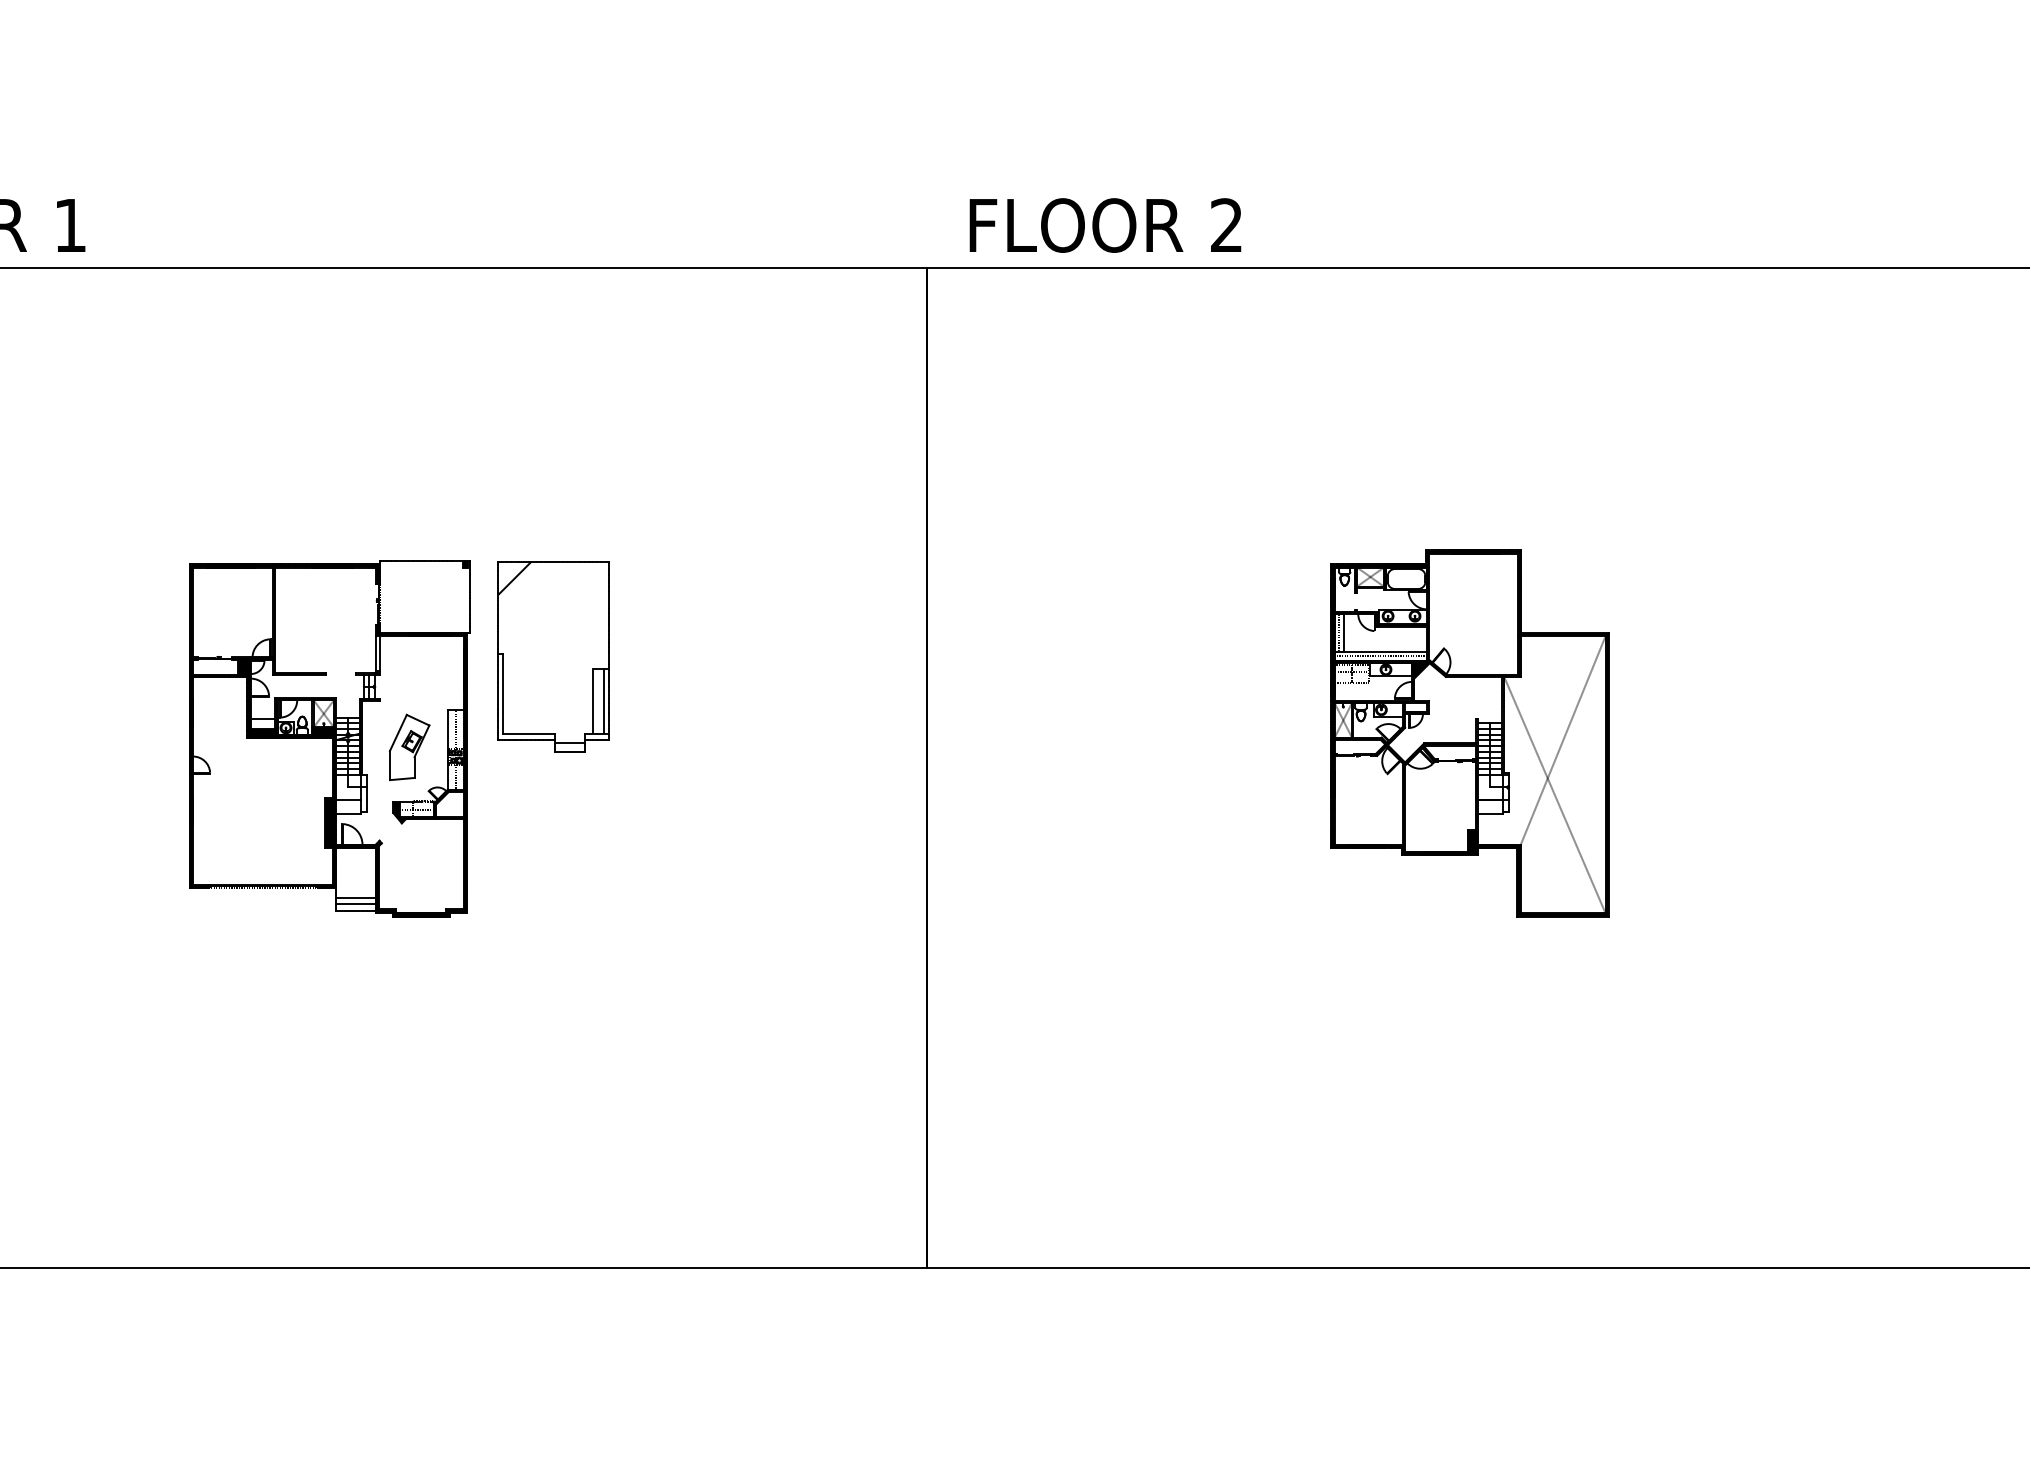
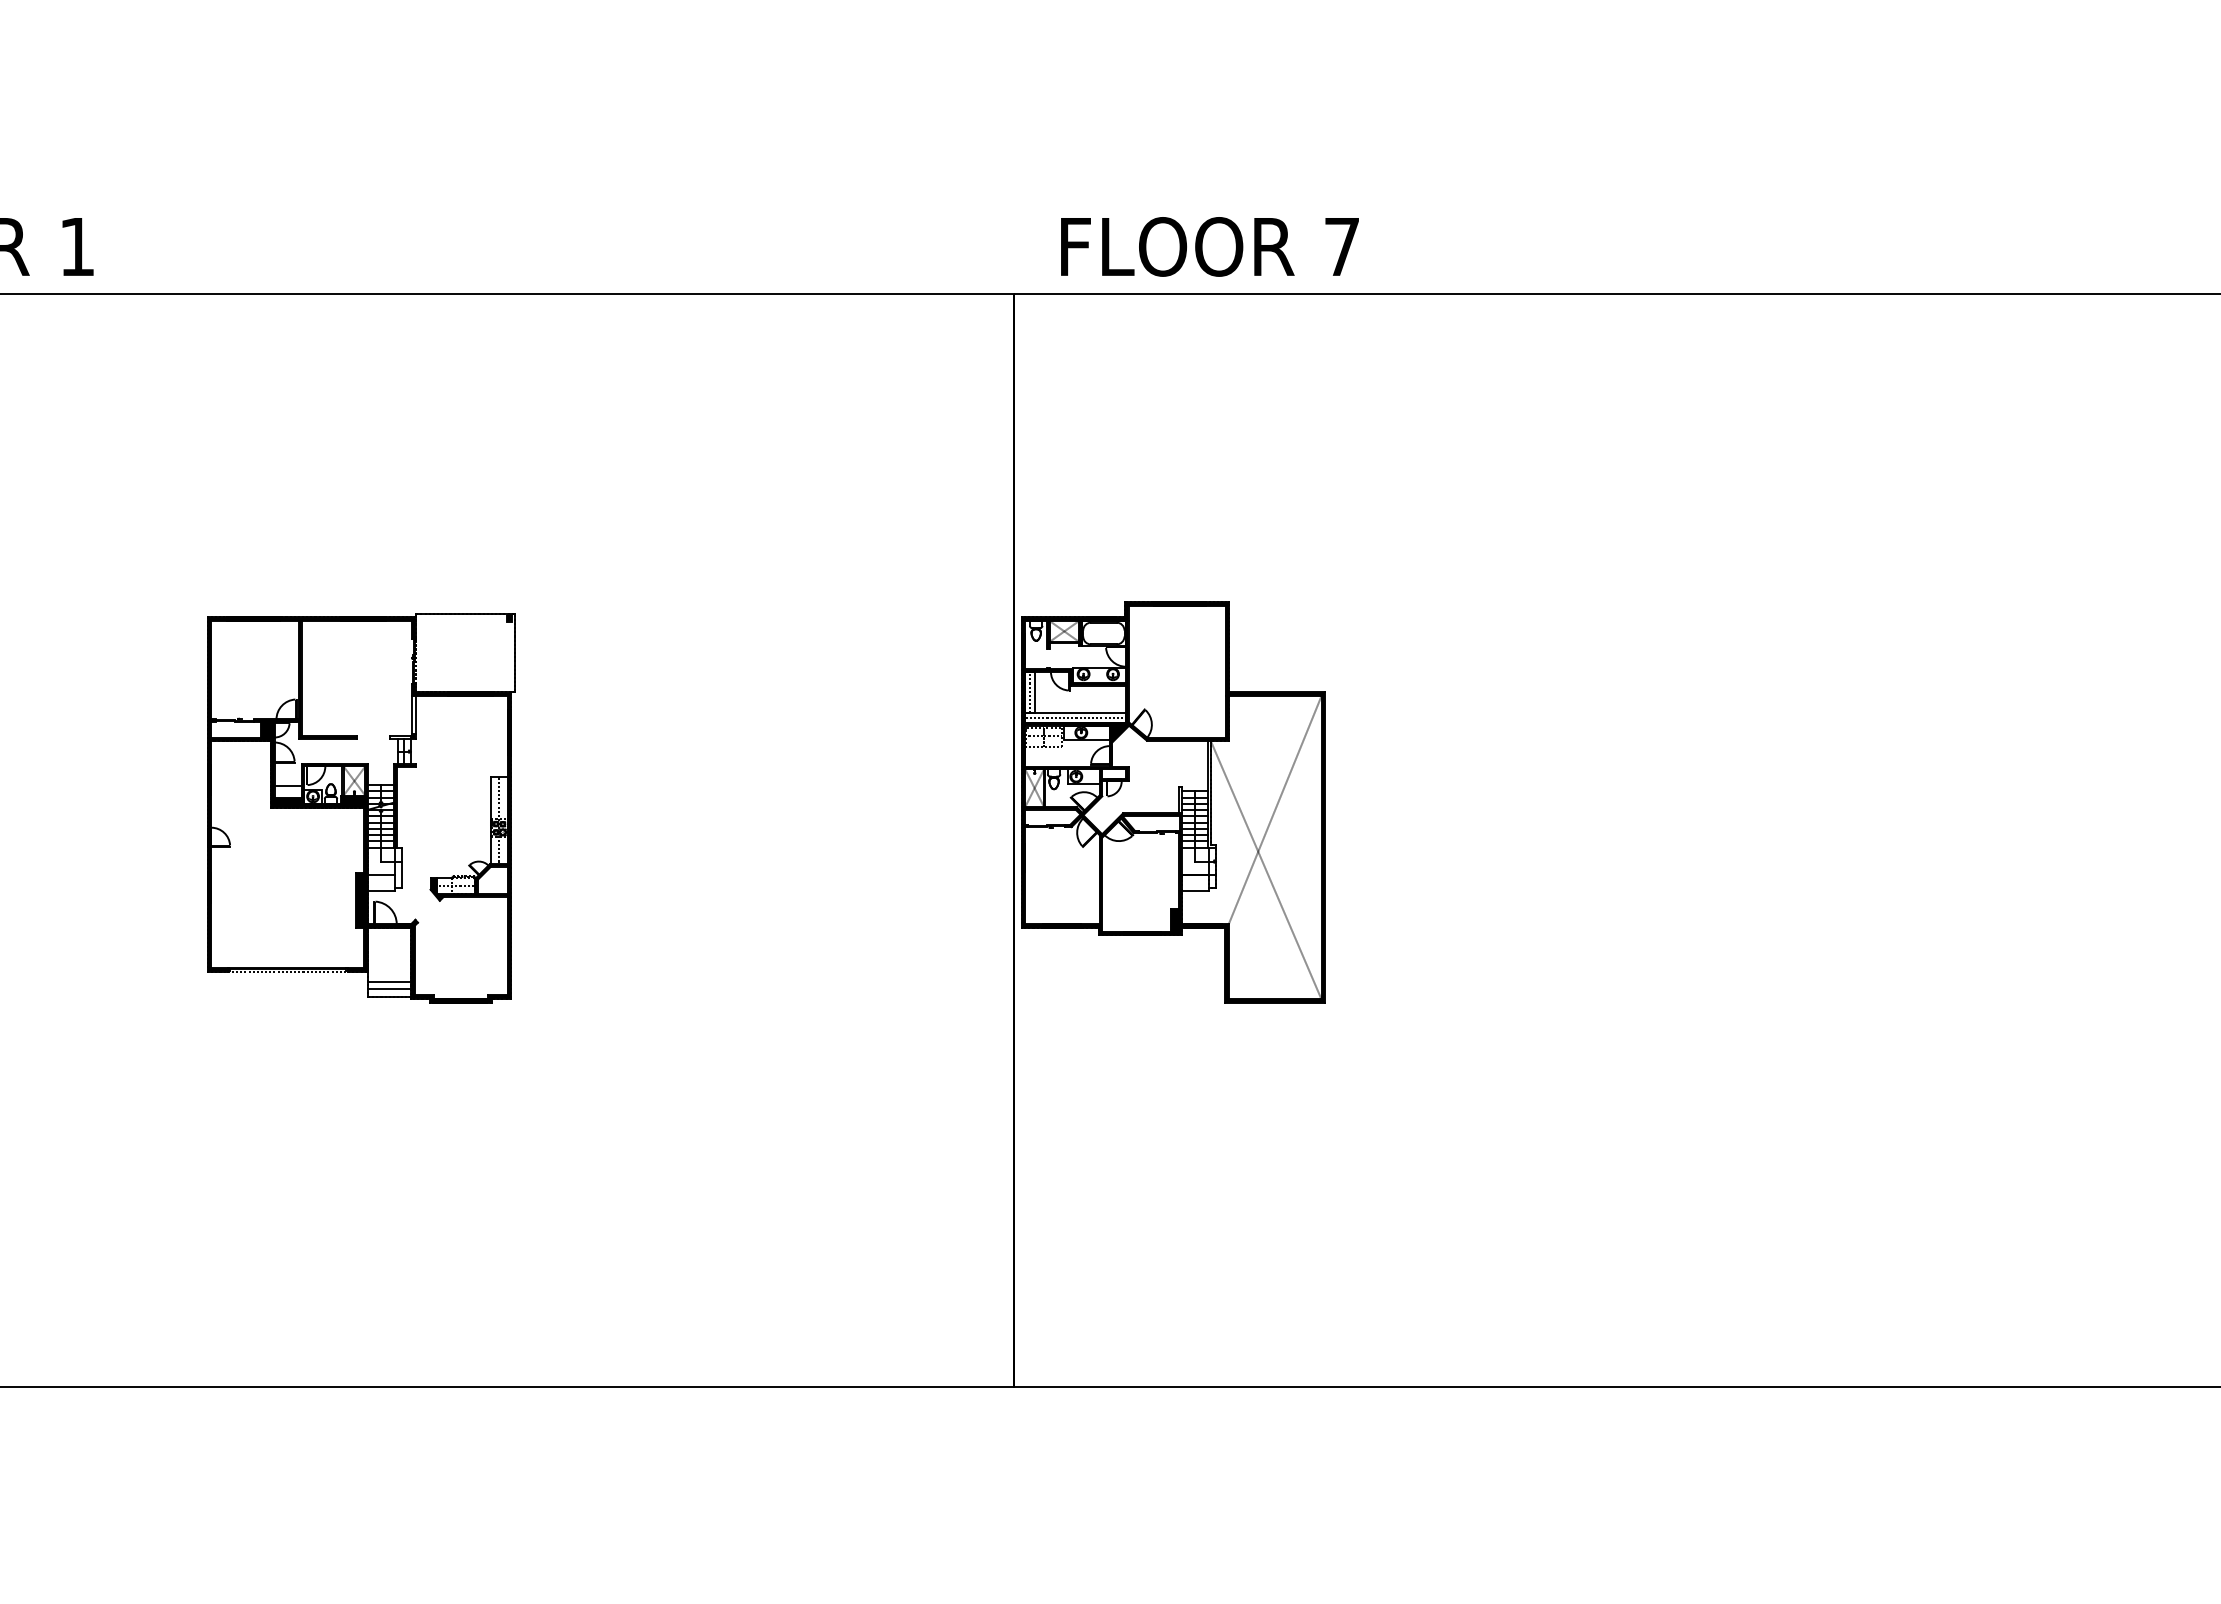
text: (1226, 225) -> (1341, 246), 2 -> 7
part: (553, 656) -> (605, 718), removed
part: (1470, 733) -> (1173, 802), moved
part: (408, 747) -> (447, 817), removed

